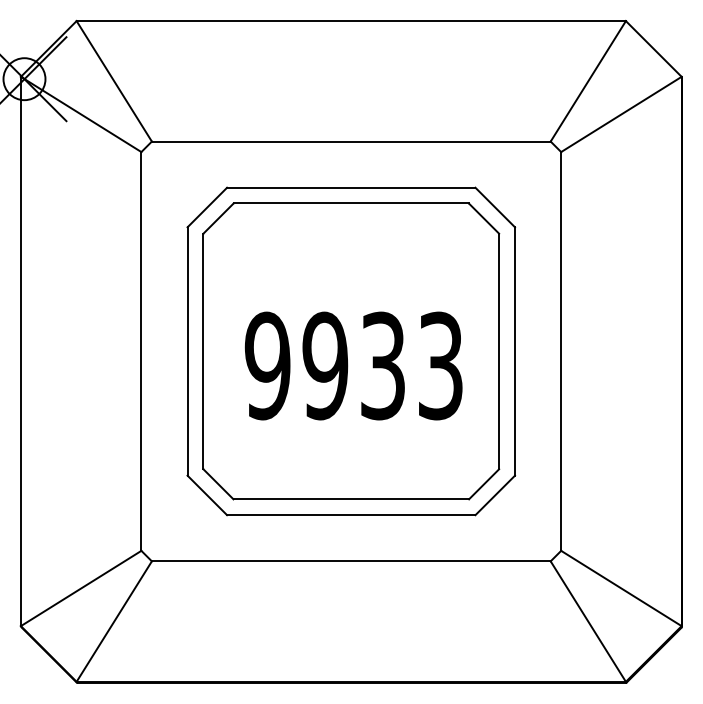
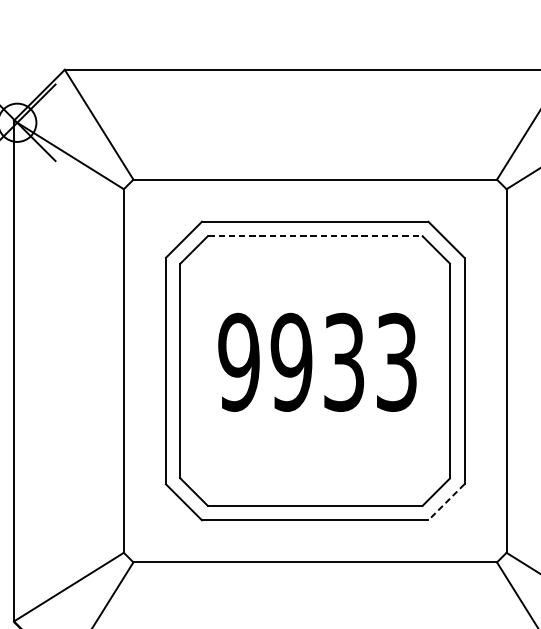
line: (351, 203) -> (315, 236), solid -> dashed
text: (353, 365) -> (317, 361), moved
line: (495, 495) -> (446, 502), solid -> dashed

